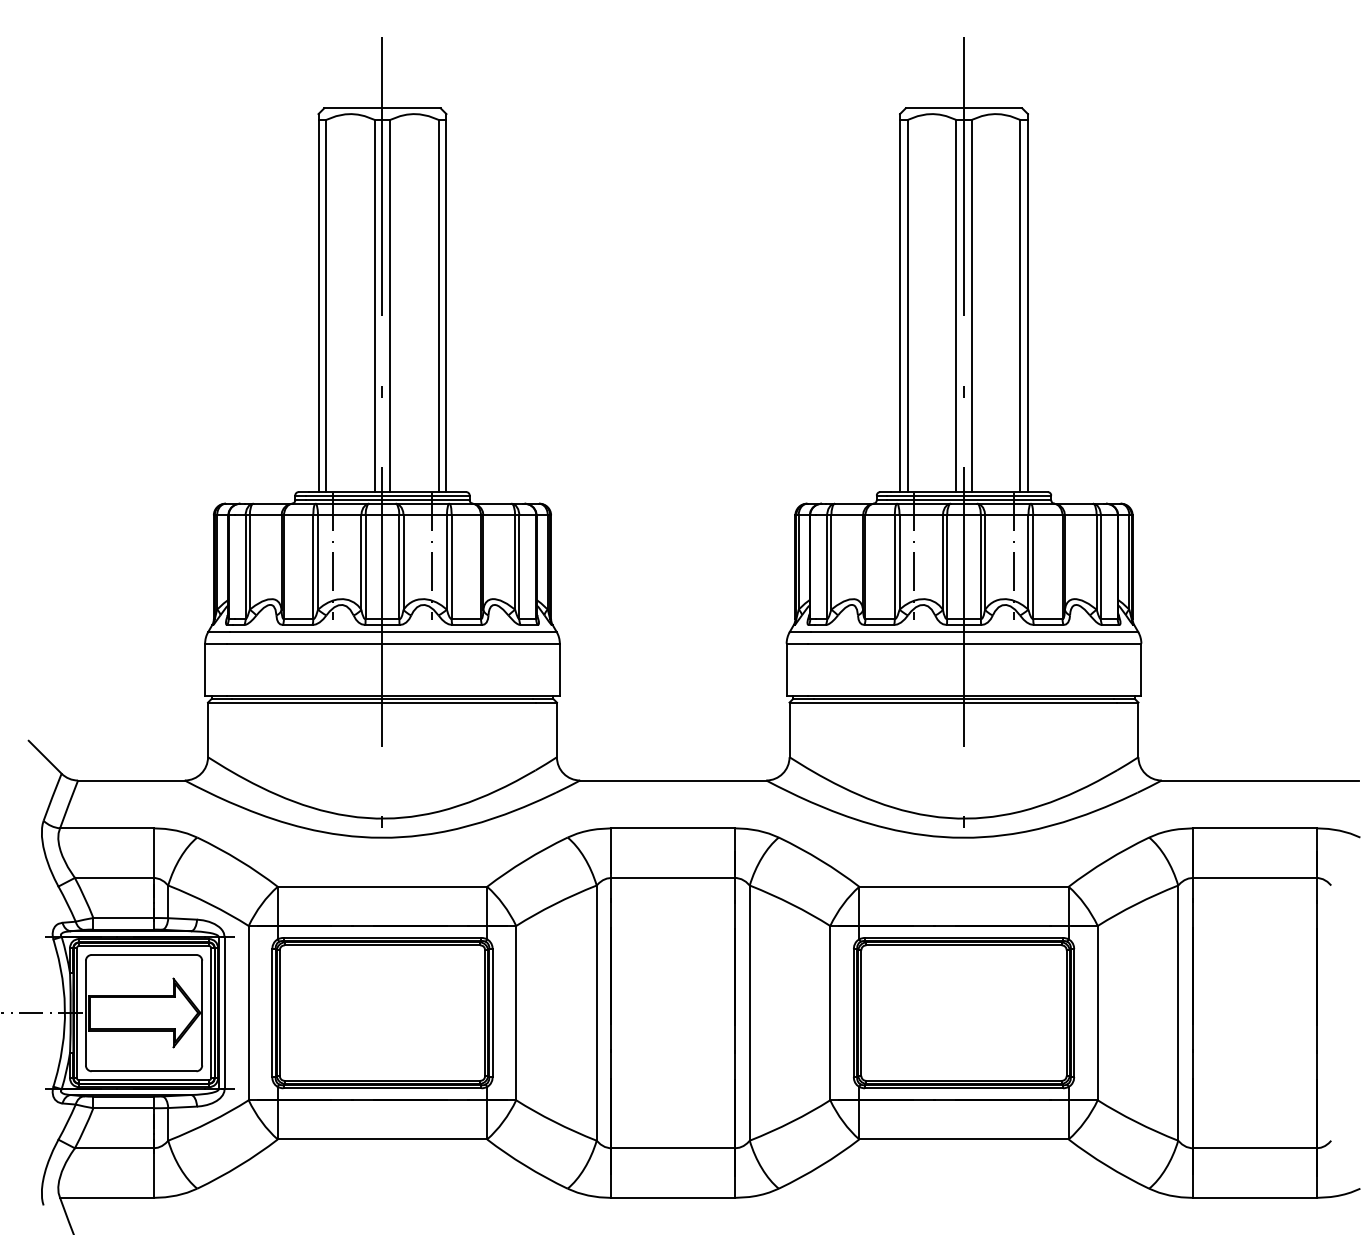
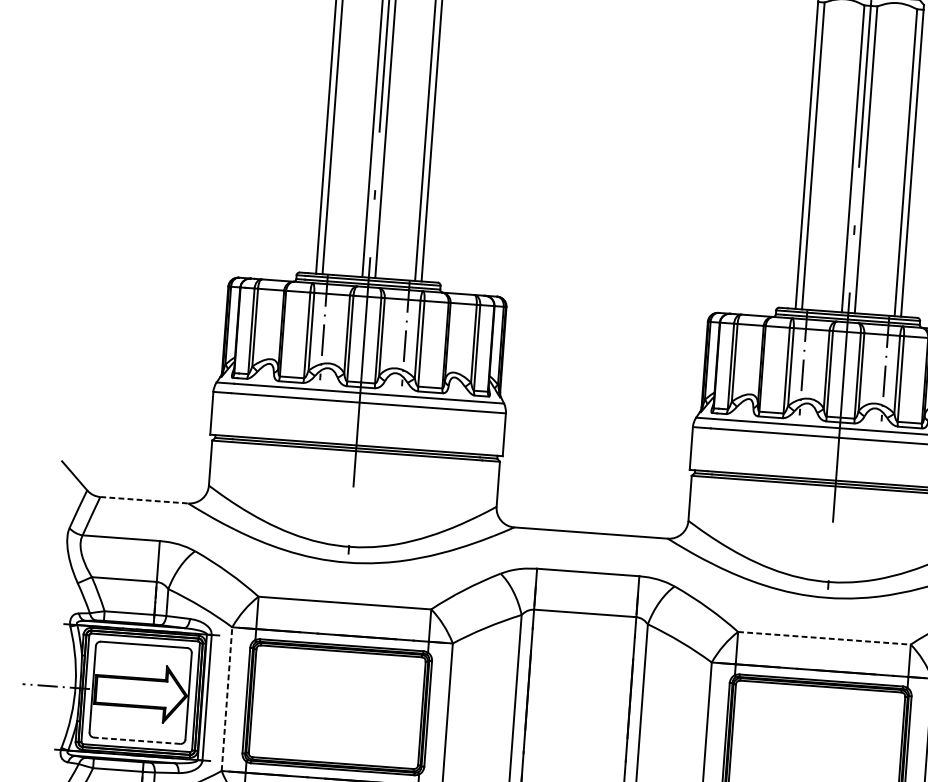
line: (131, 780) -> (144, 500), solid -> dashed
line: (964, 886) -> (824, 638), solid -> dashed
line: (248, 1012) -> (226, 698), solid -> dashed
line: (143, 1071) -> (136, 740), solid -> dashed

